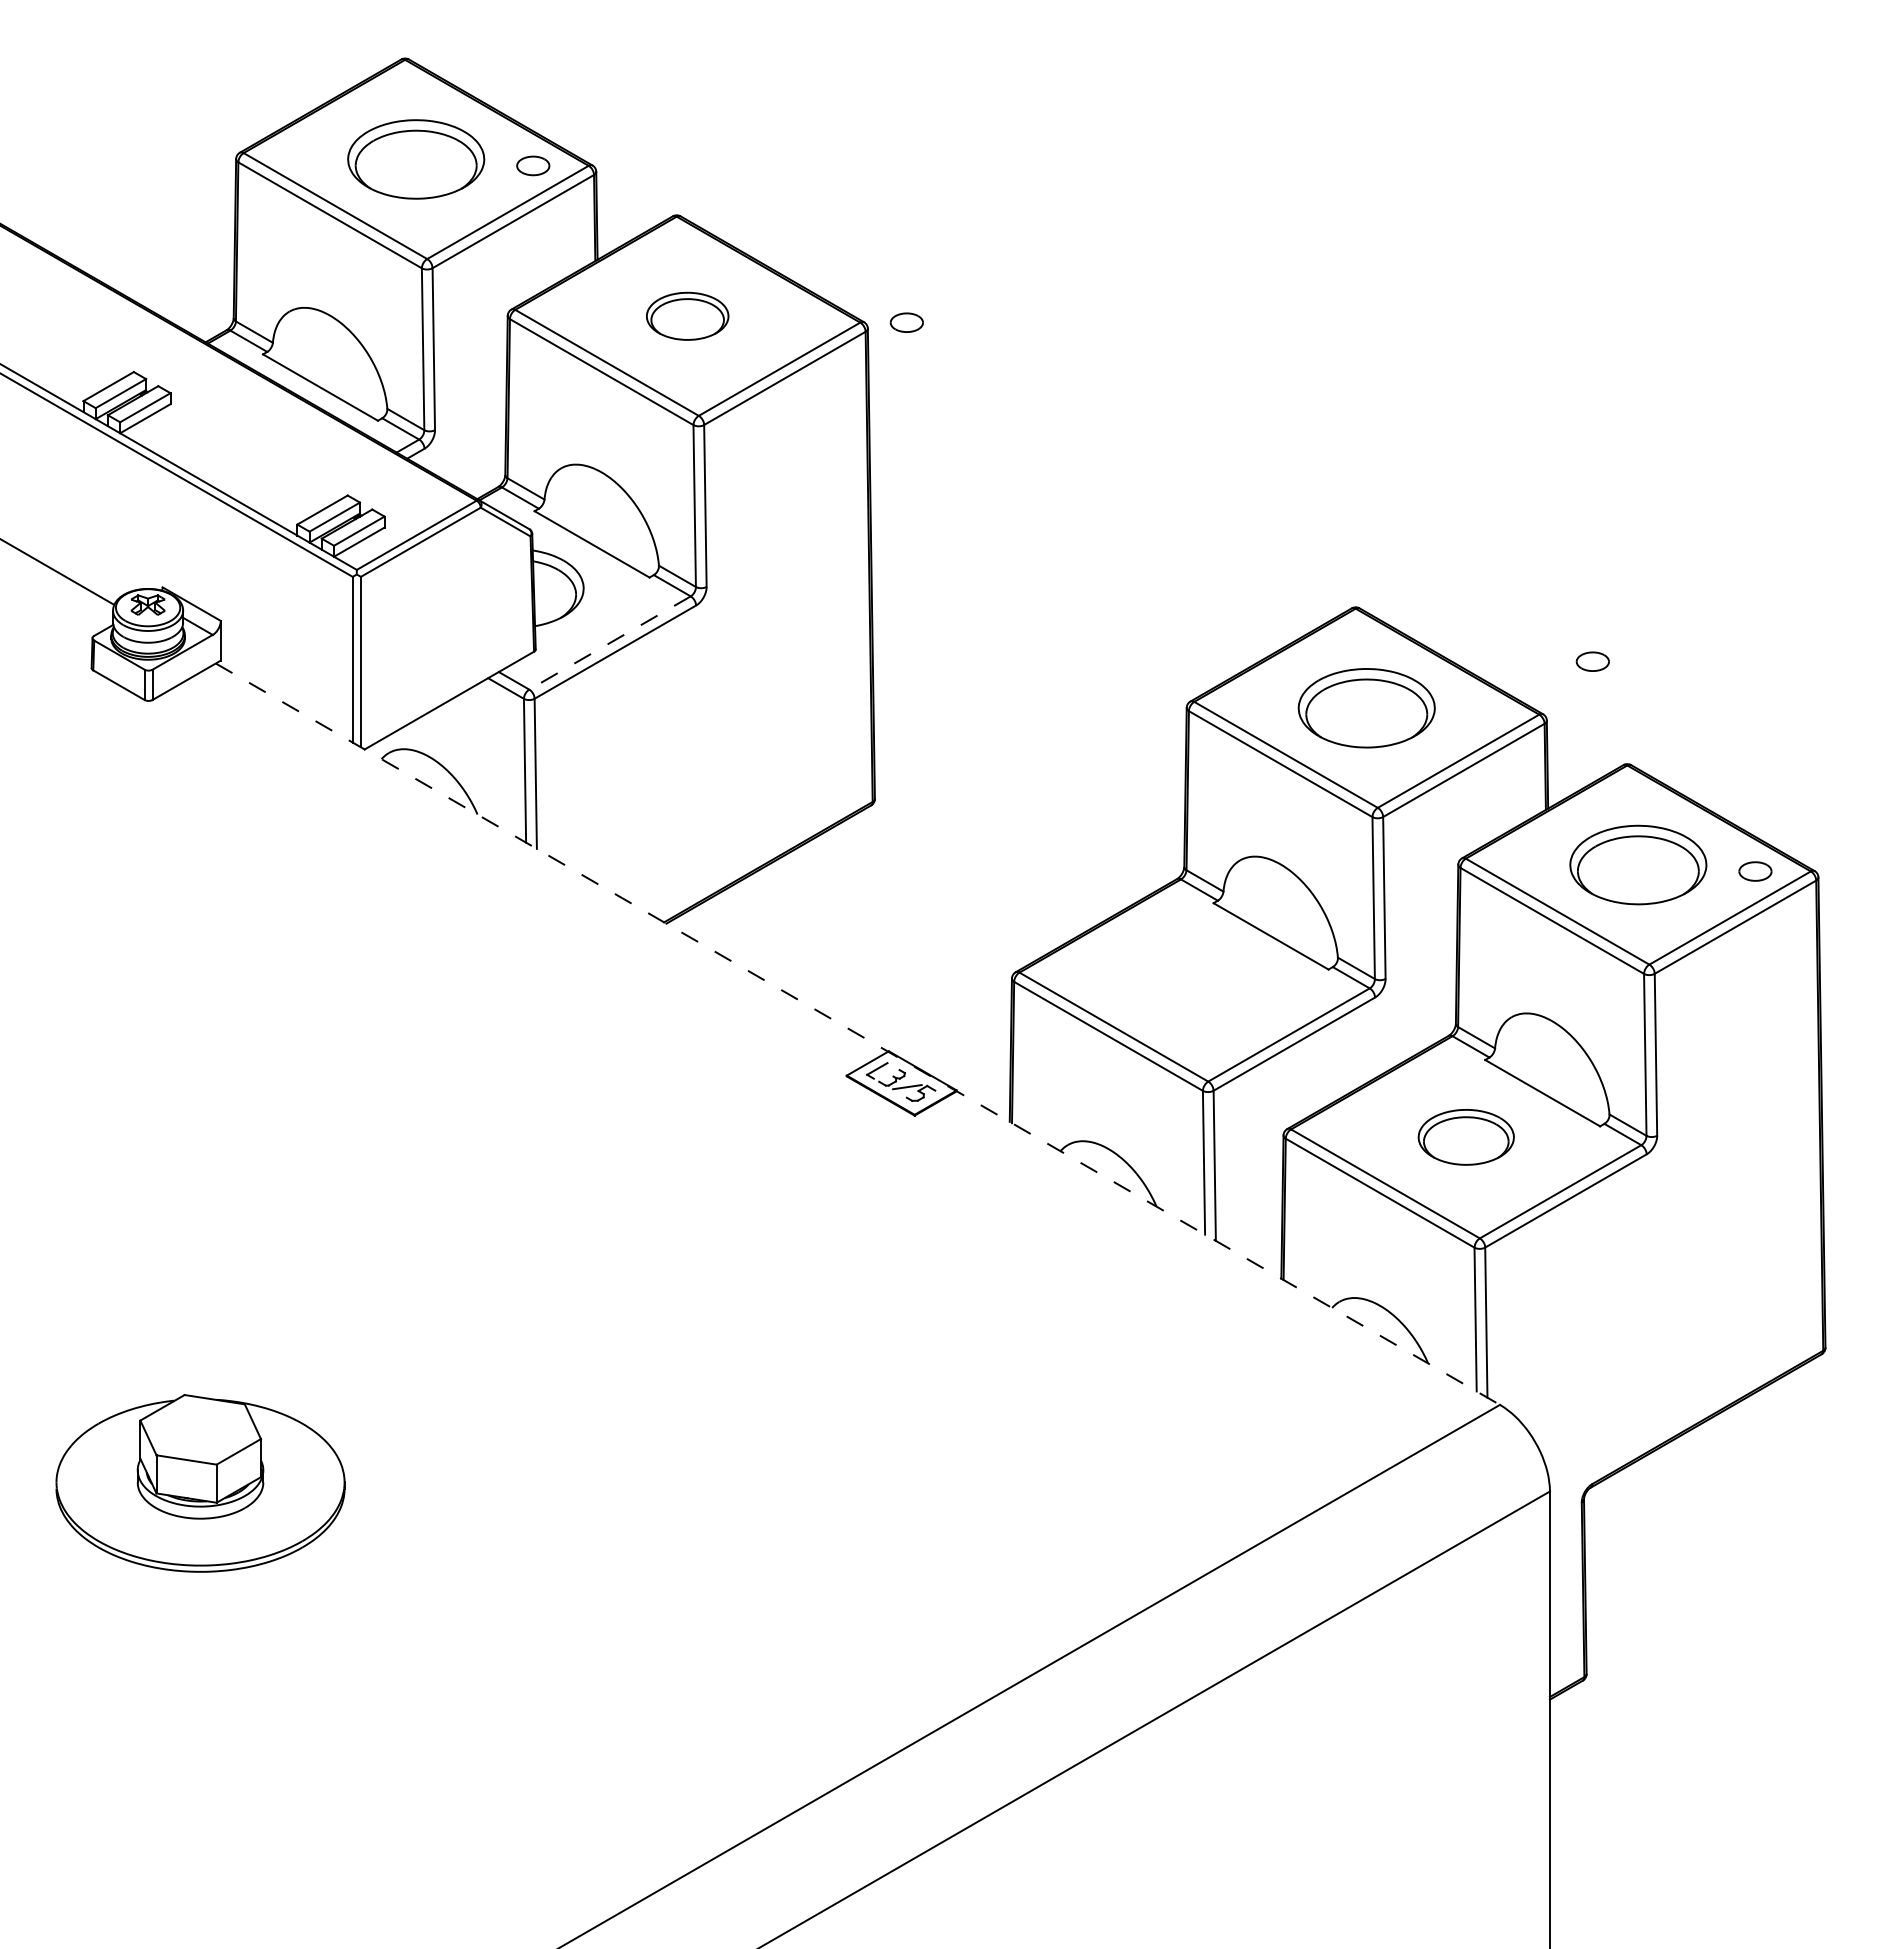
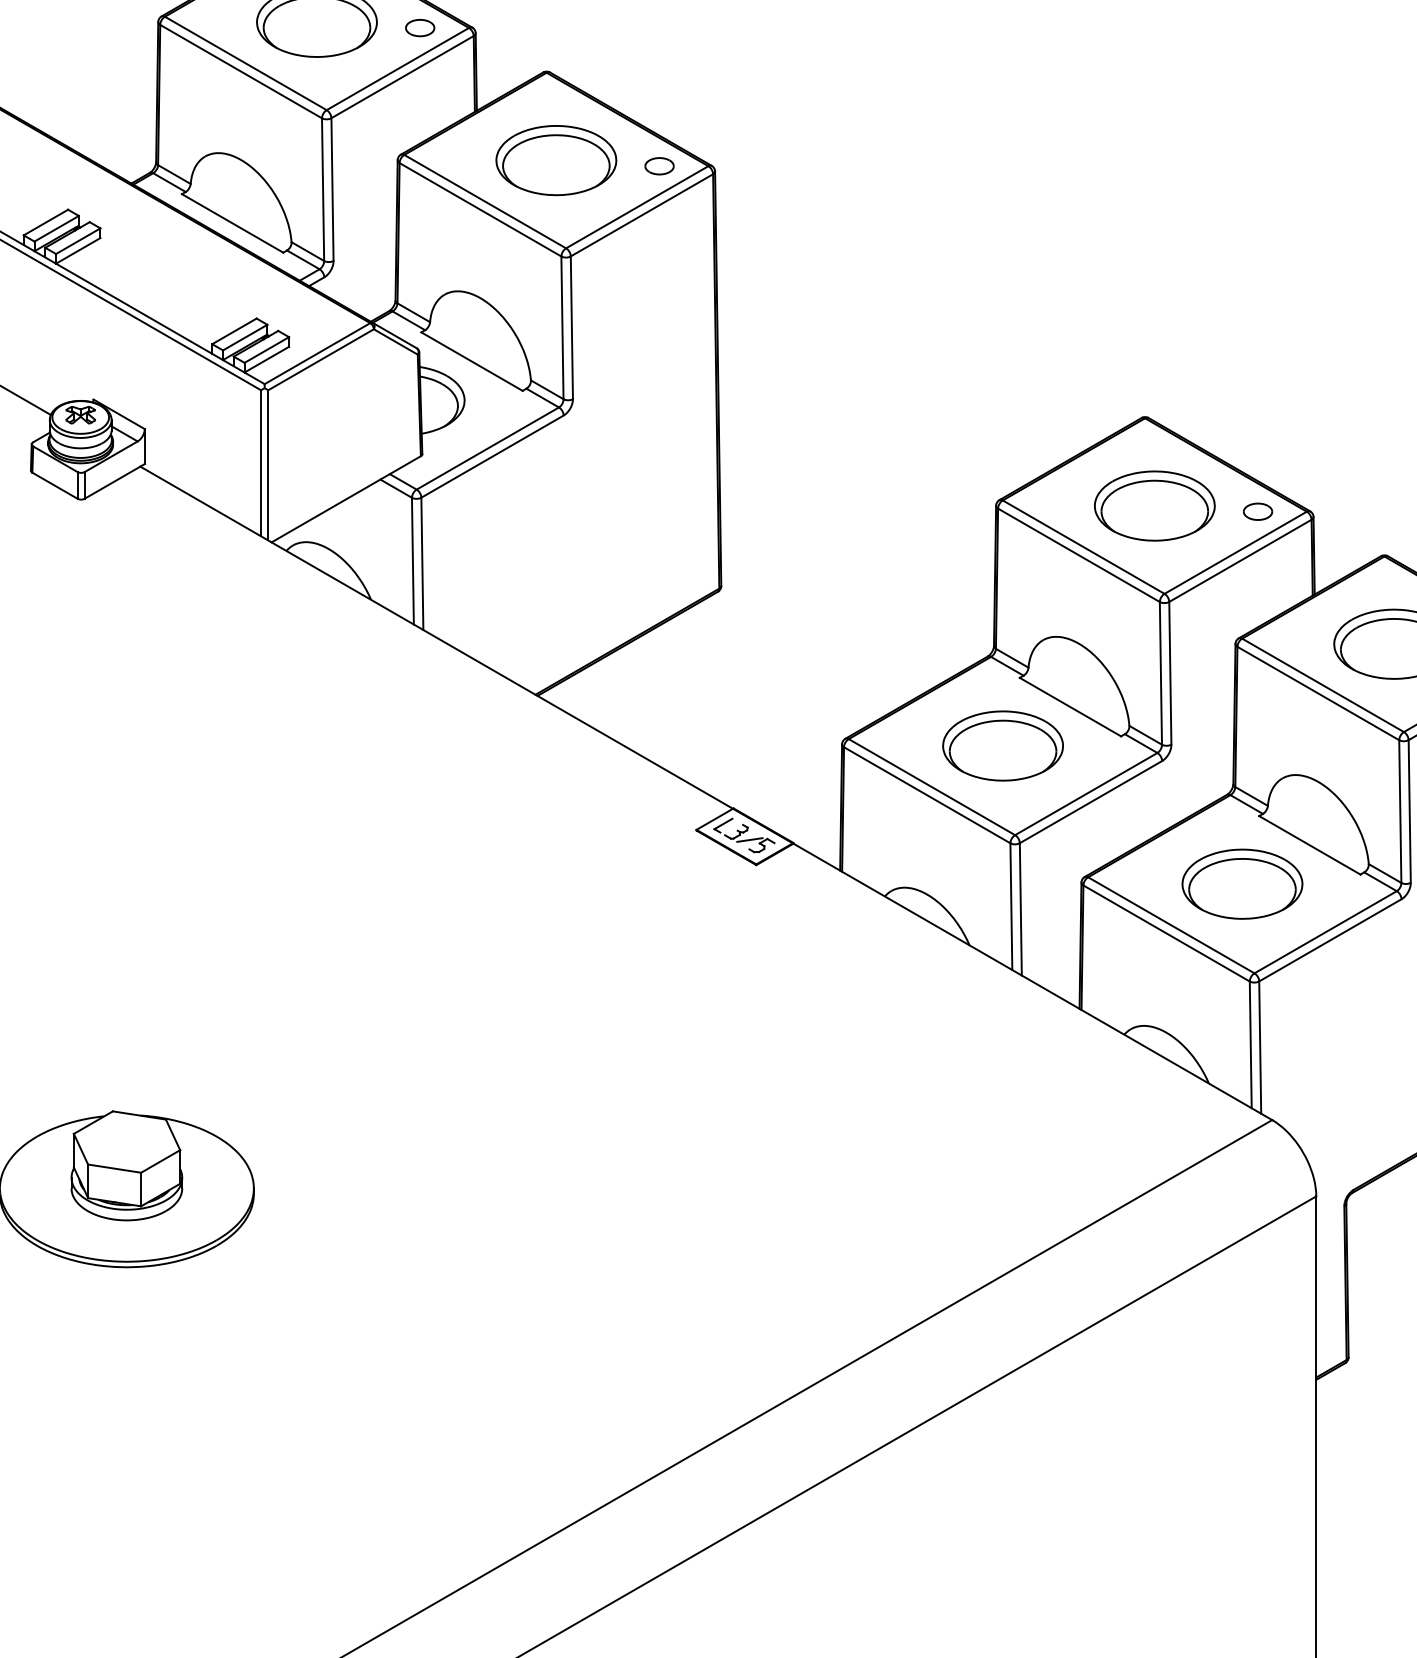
part: (687, 316) -> (556, 160), size x1.67
part: (906, 322) -> (659, 166), moved
line: (609, 643) -> (487, 448), dashed -> solid
part: (1592, 661) -> (1257, 511), moved
part: (1194, 980) -> (1002, 746), added
line: (858, 1034) -> (706, 793), dashed -> solid
part: (1466, 1137) -> (1242, 884), size x1.43

